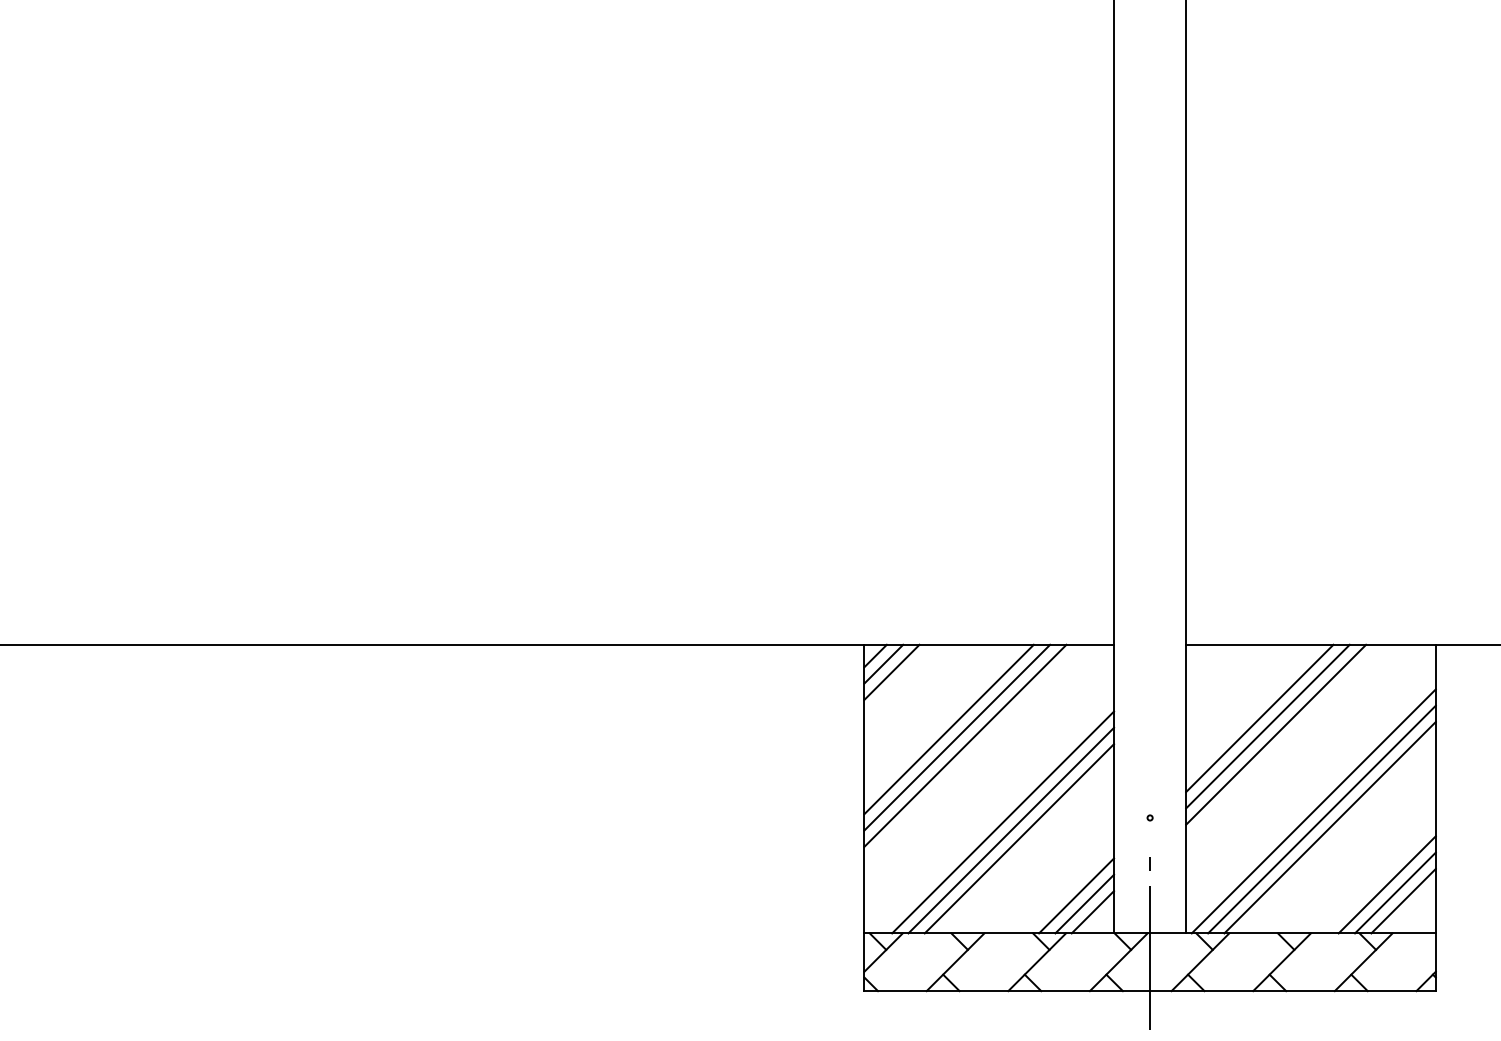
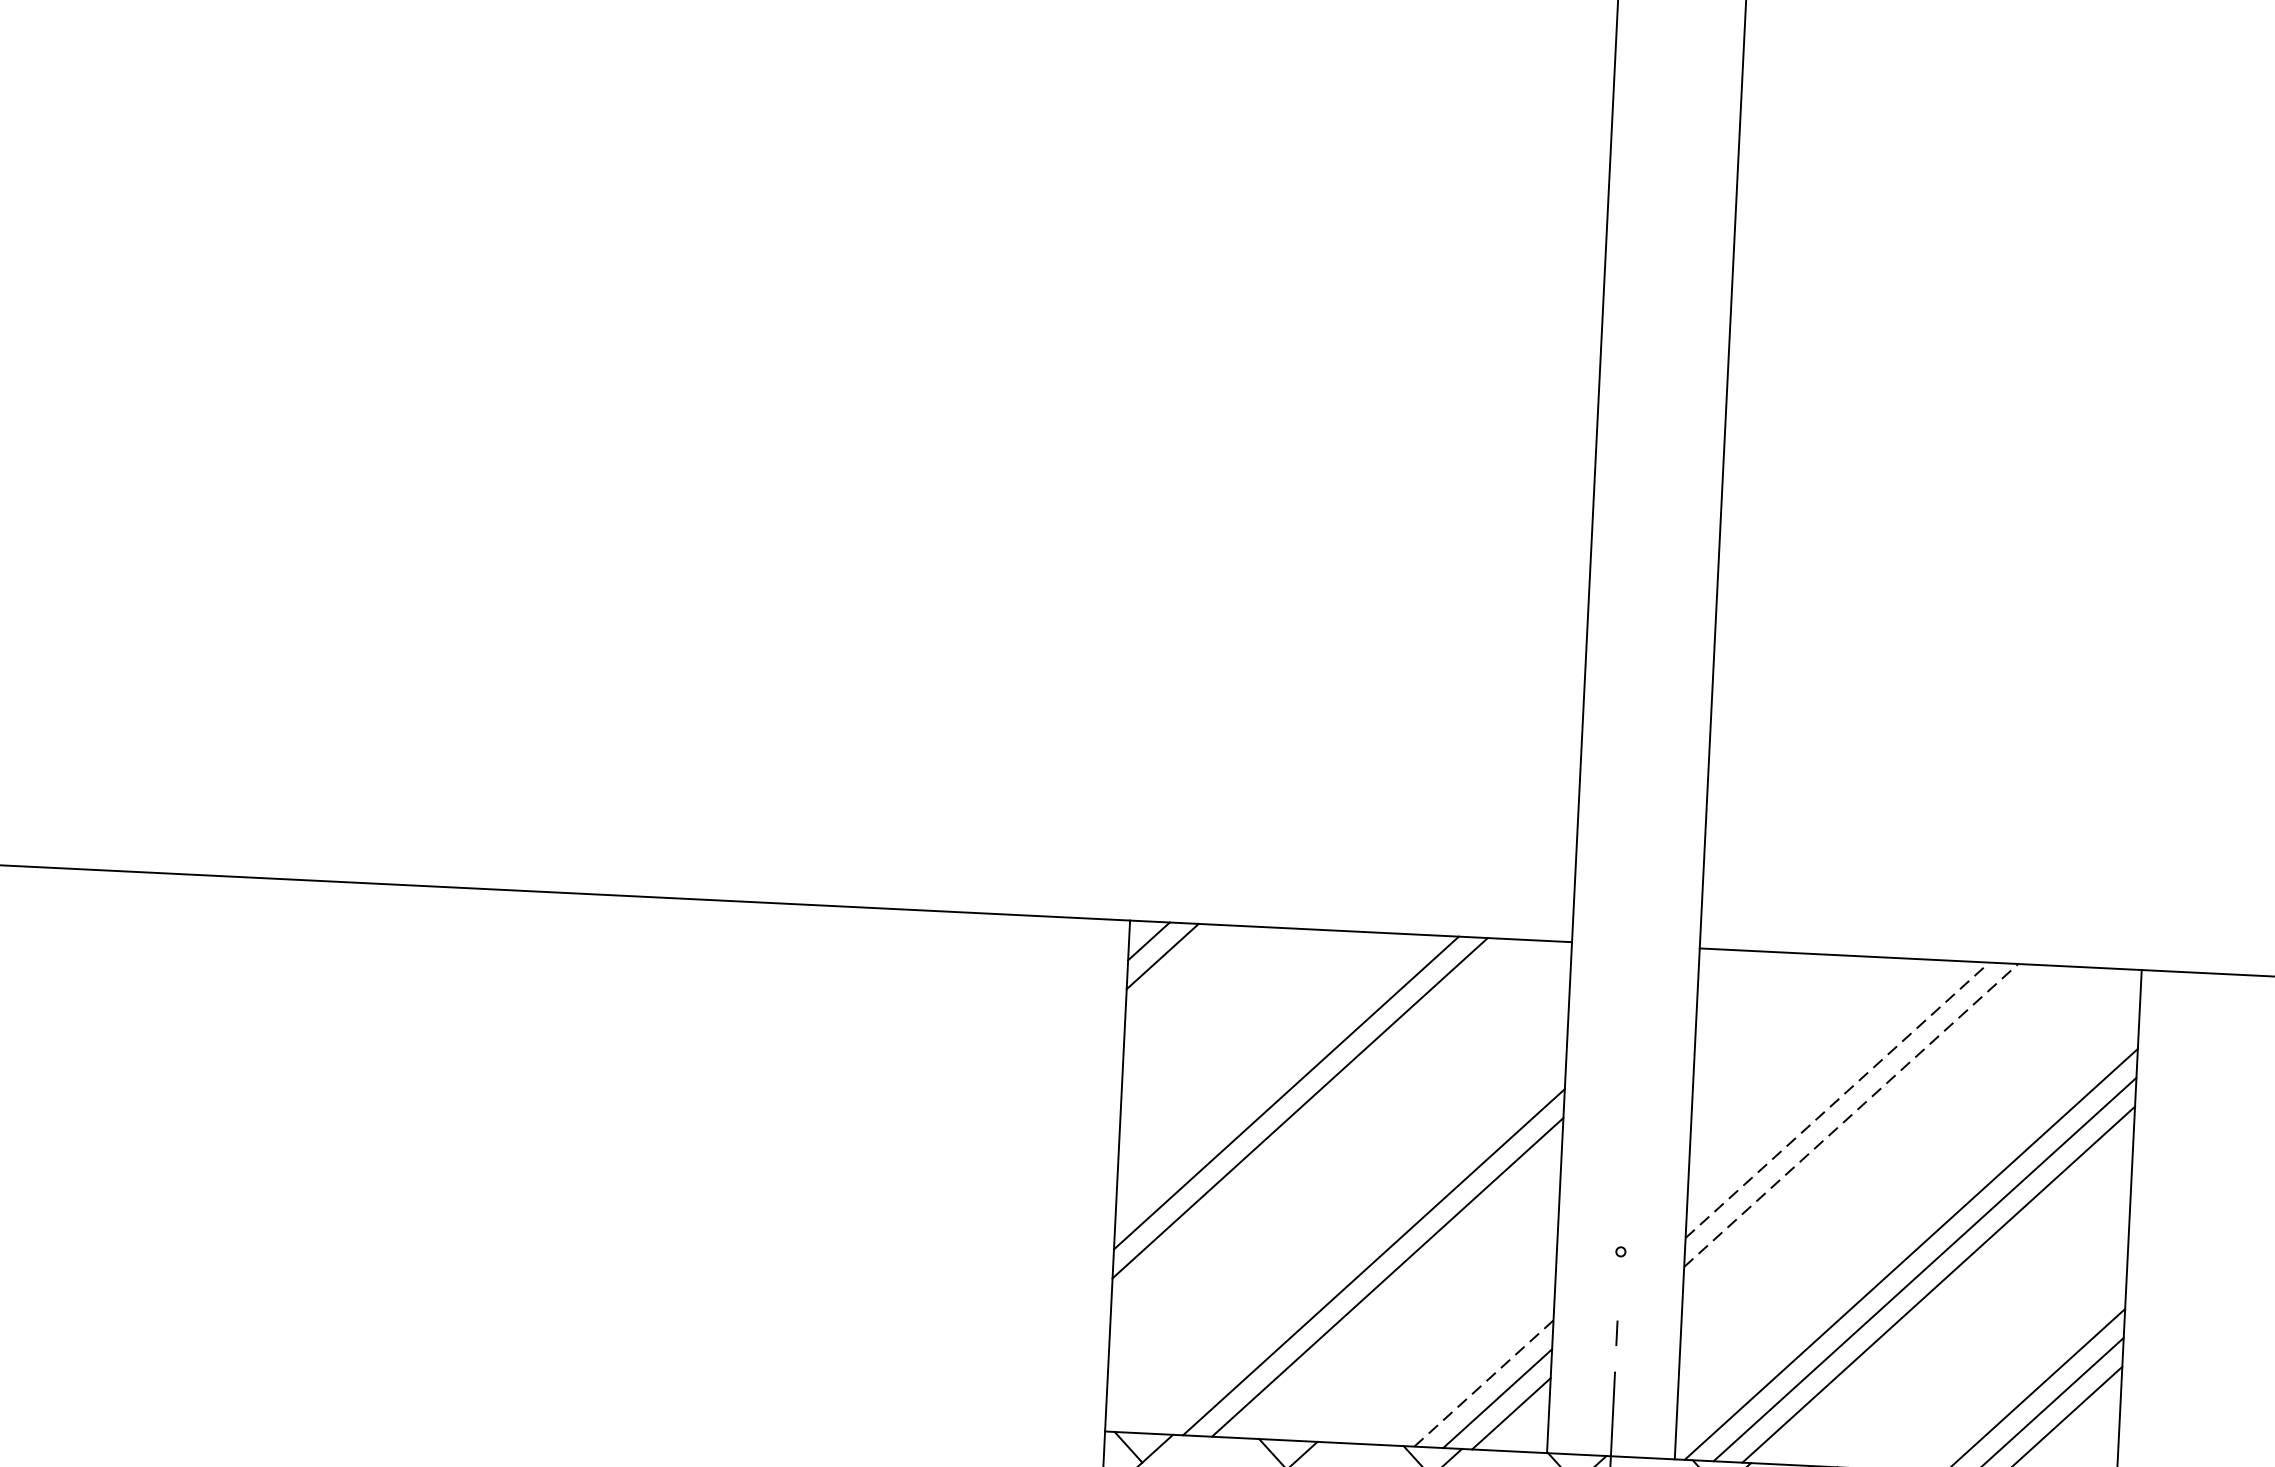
line: (891, 671) -> (1175, 970), removed
line: (1259, 718) -> (1823, 1085), removed
line: (1267, 726) -> (1836, 1100), solid -> dashed
line: (948, 729) -> (1271, 1077), removed
line: (1276, 734) -> (1851, 1115), solid -> dashed
line: (1003, 822) -> (1360, 1247), removed
line: (1076, 895) -> (1483, 1382), solid -> dashed

